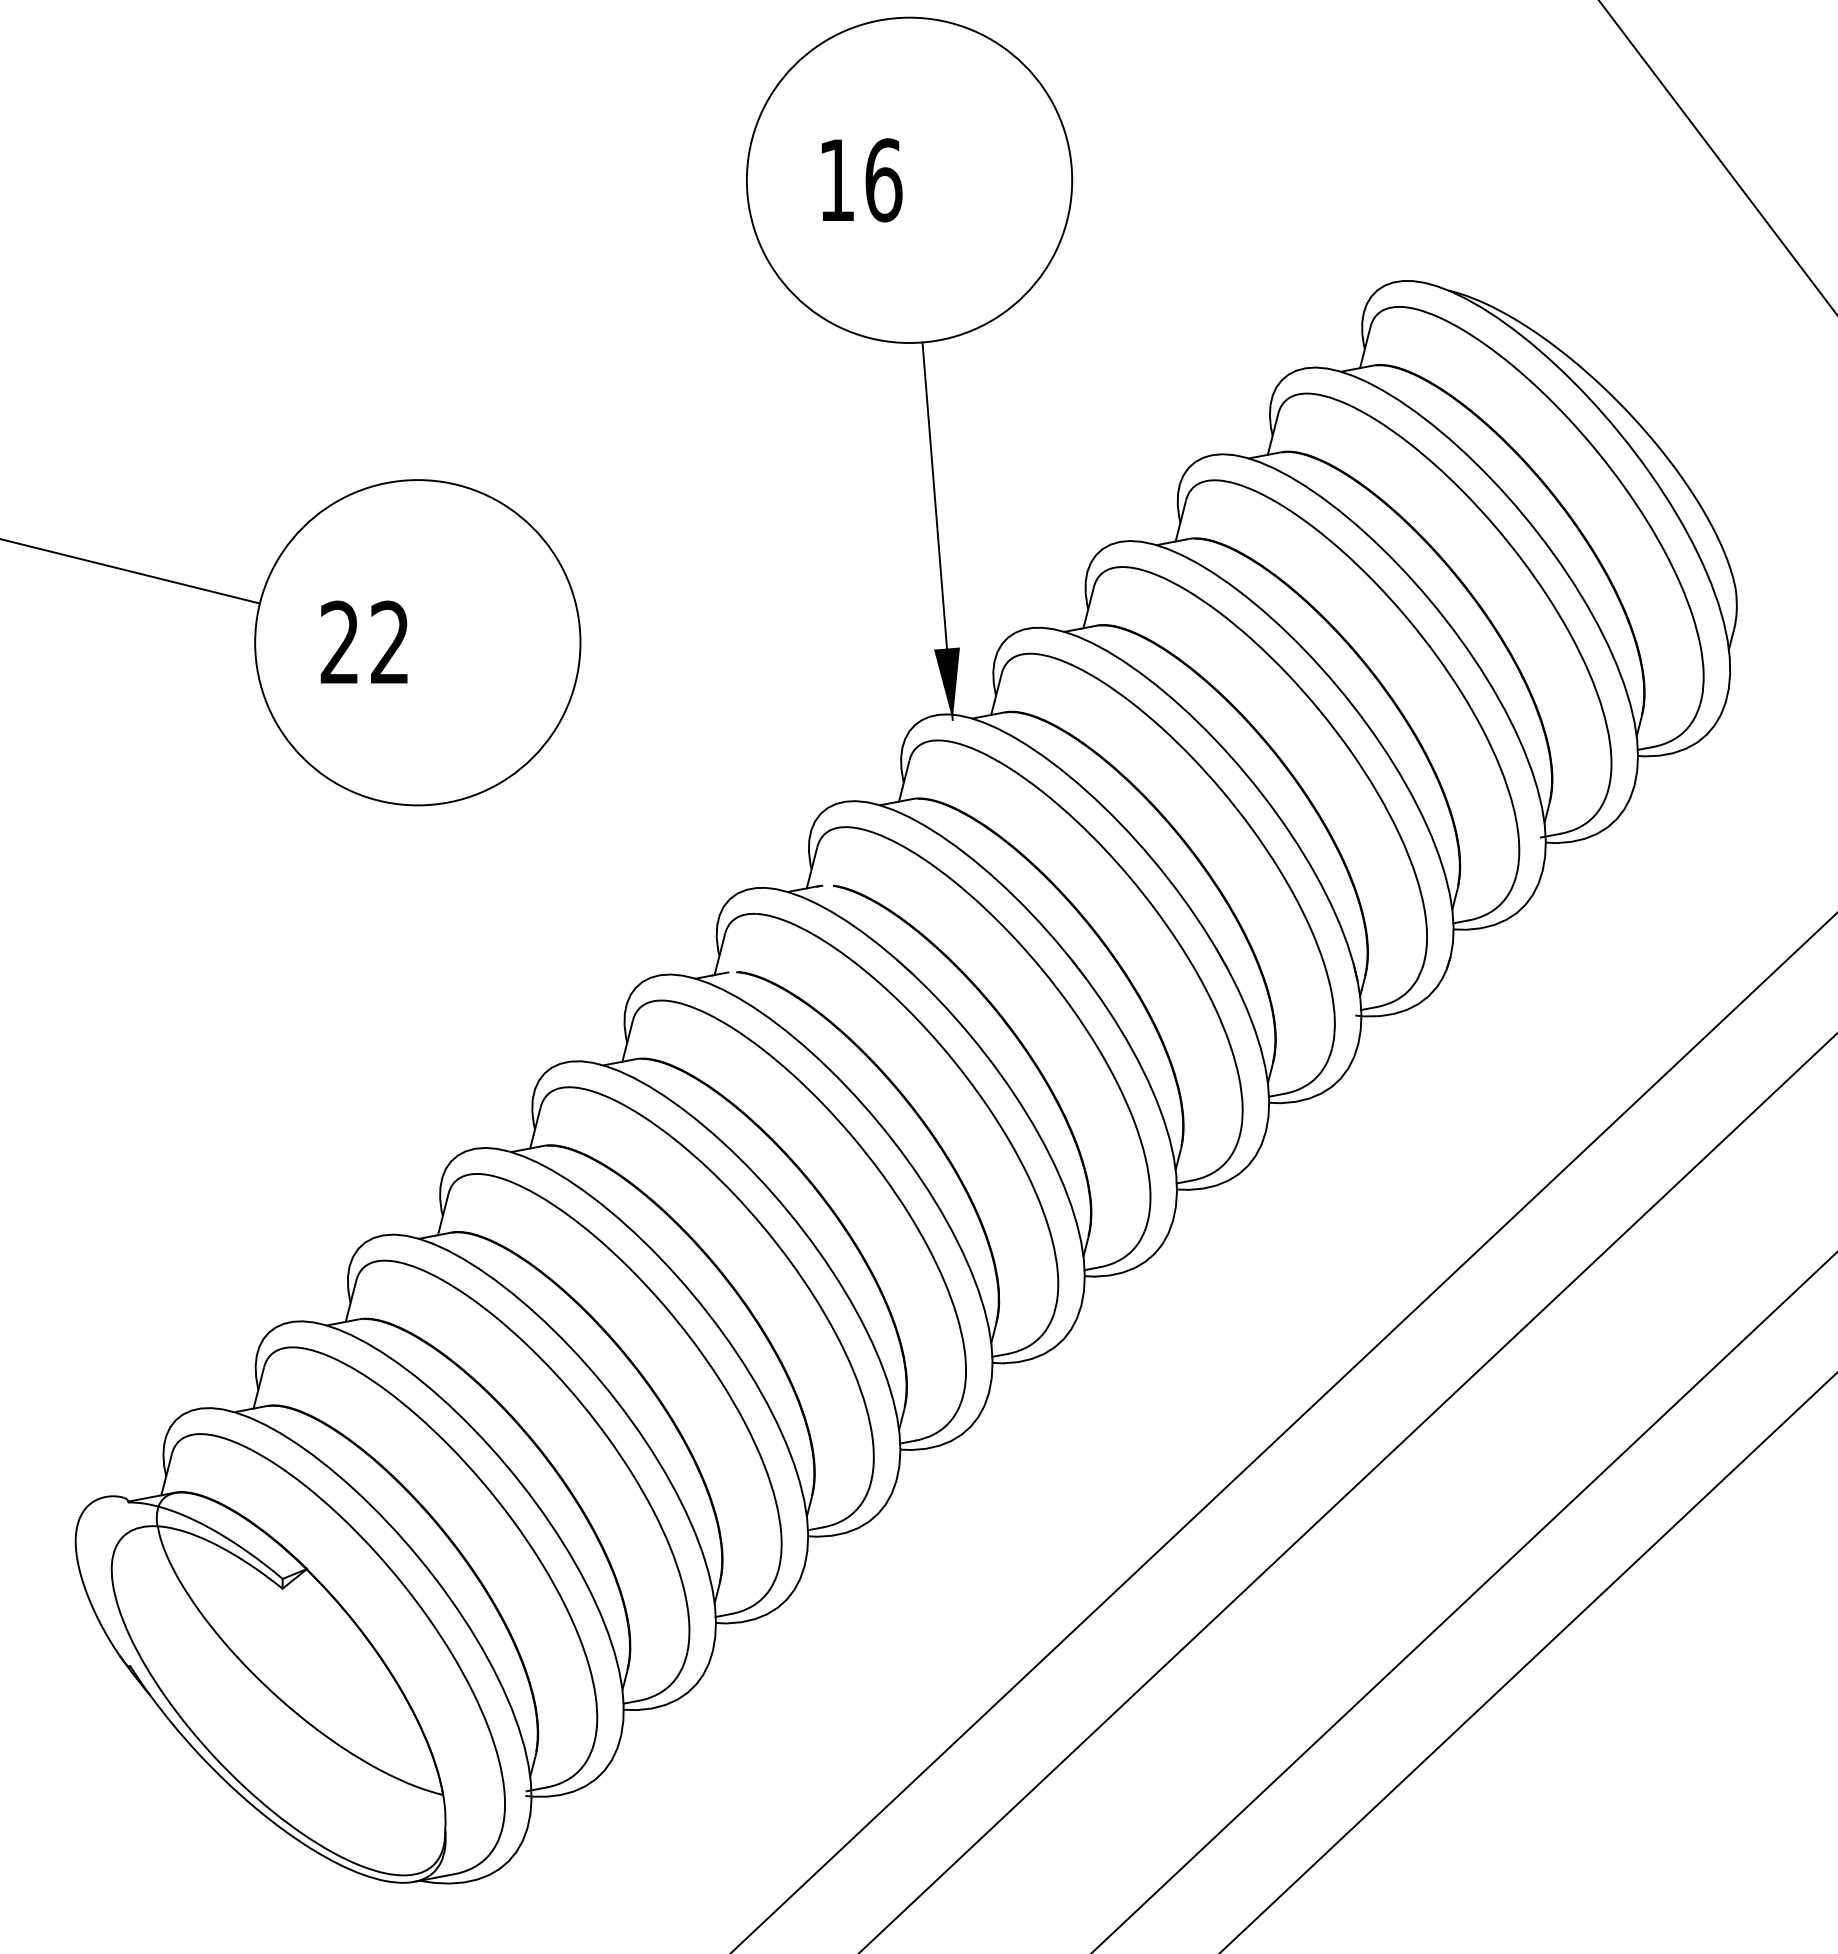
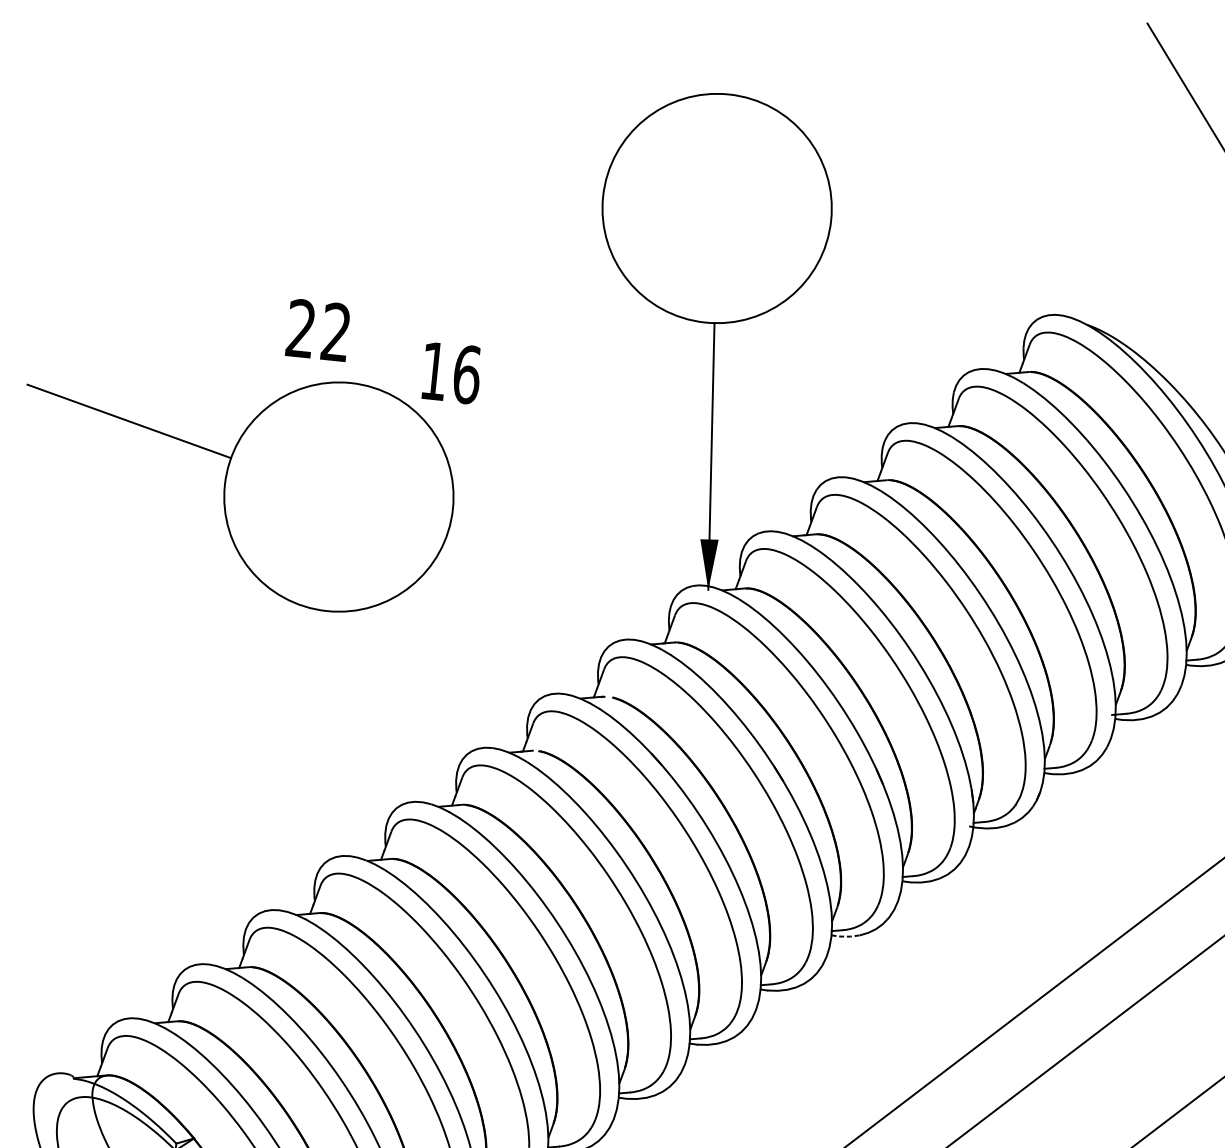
text: (861, 180) -> (451, 373), moved
text: (363, 641) -> (317, 329), moved
line: (1196, 1189) -> (845, 936), solid -> dashed

